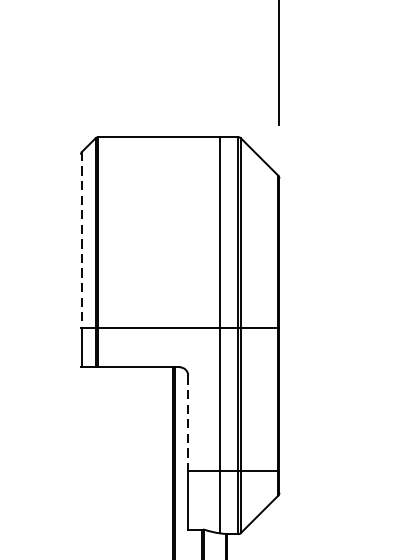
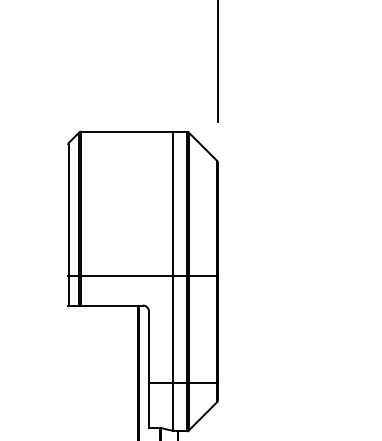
line: (81, 240) -> (68, 209), dashed -> solid
line: (187, 423) -> (148, 347), dashed -> solid

